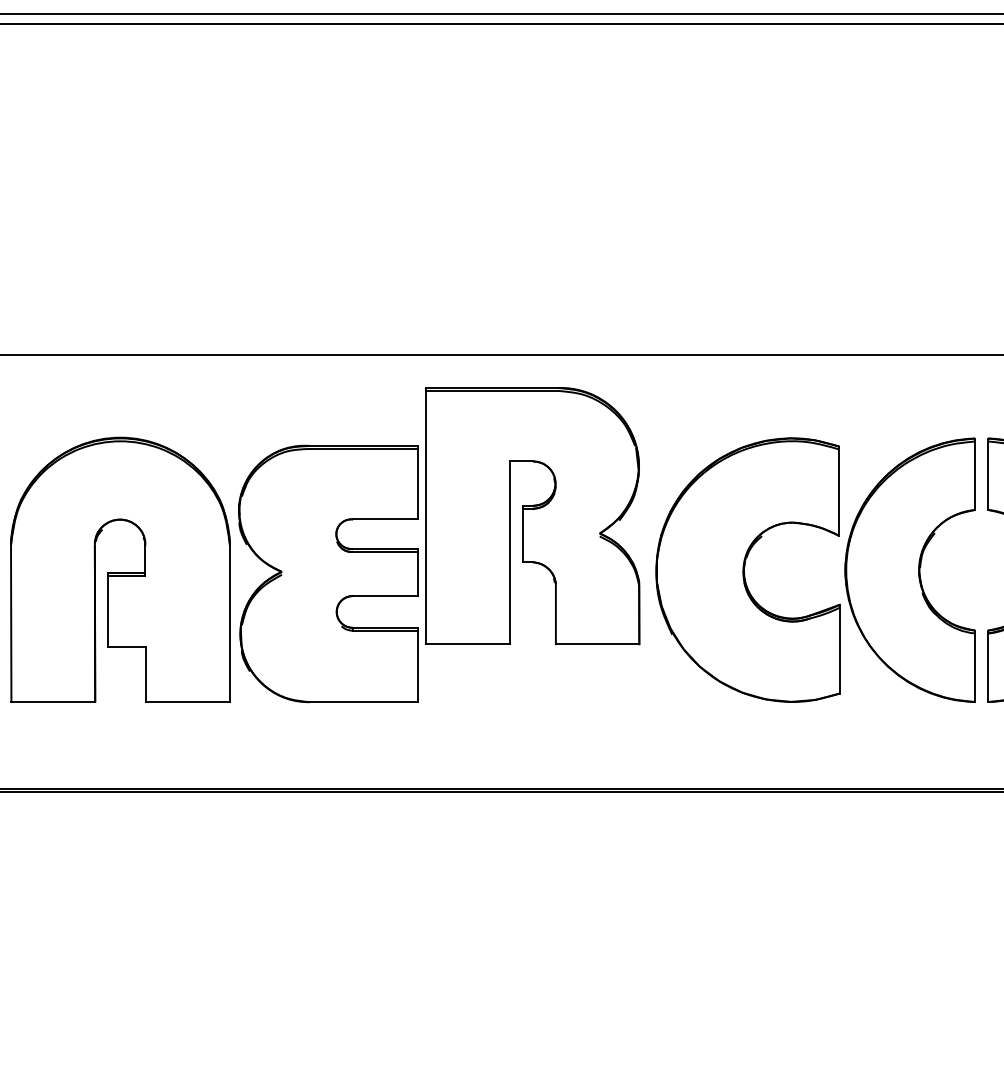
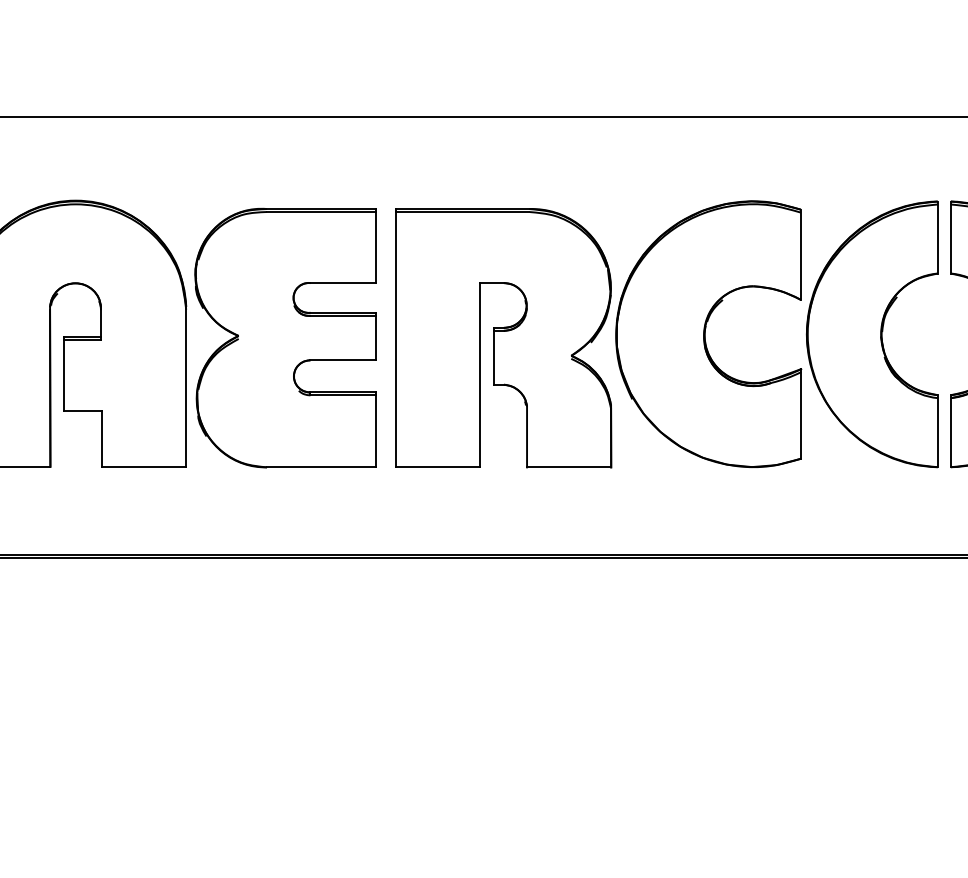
part: (532, 516) -> (503, 338), moved

